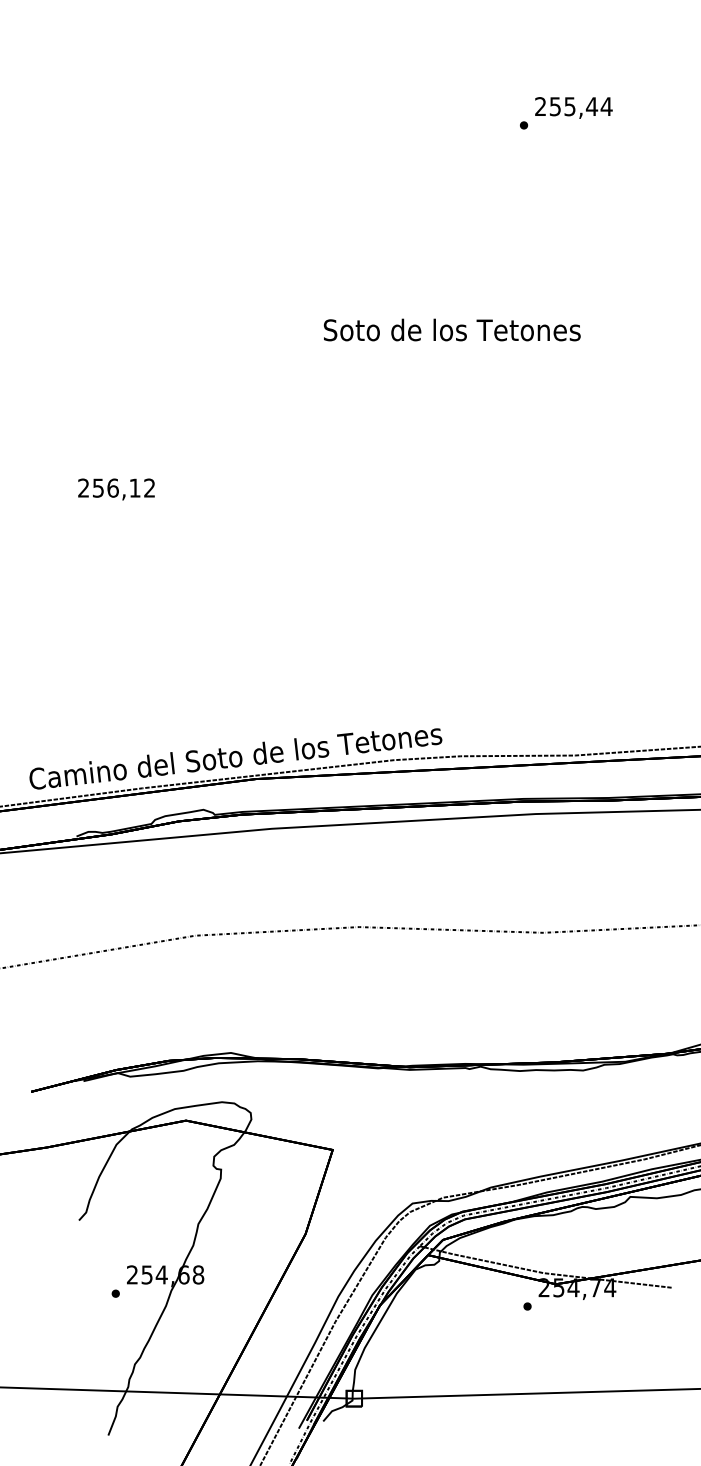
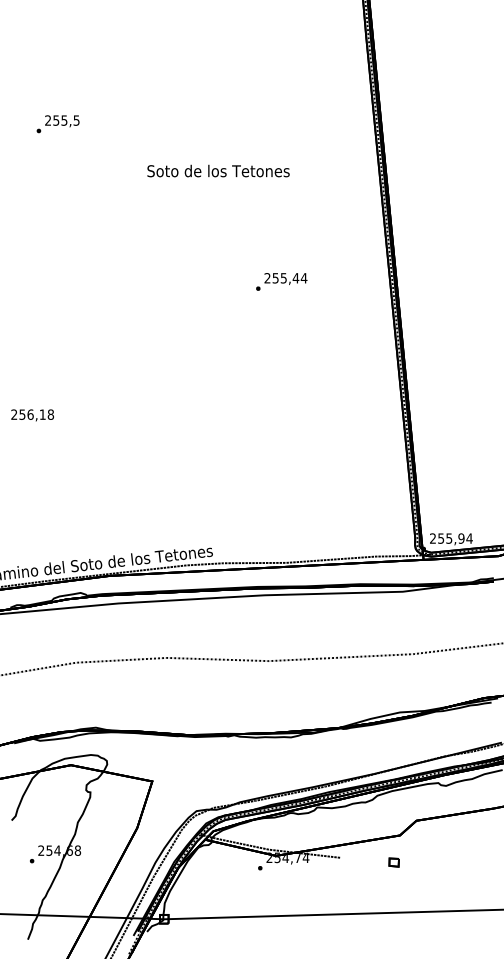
text: (565, 112) -> (281, 281), moved
text: (452, 329) -> (218, 170), moved
text: (149, 487) -> (50, 414), 256,12 -> 256,18

